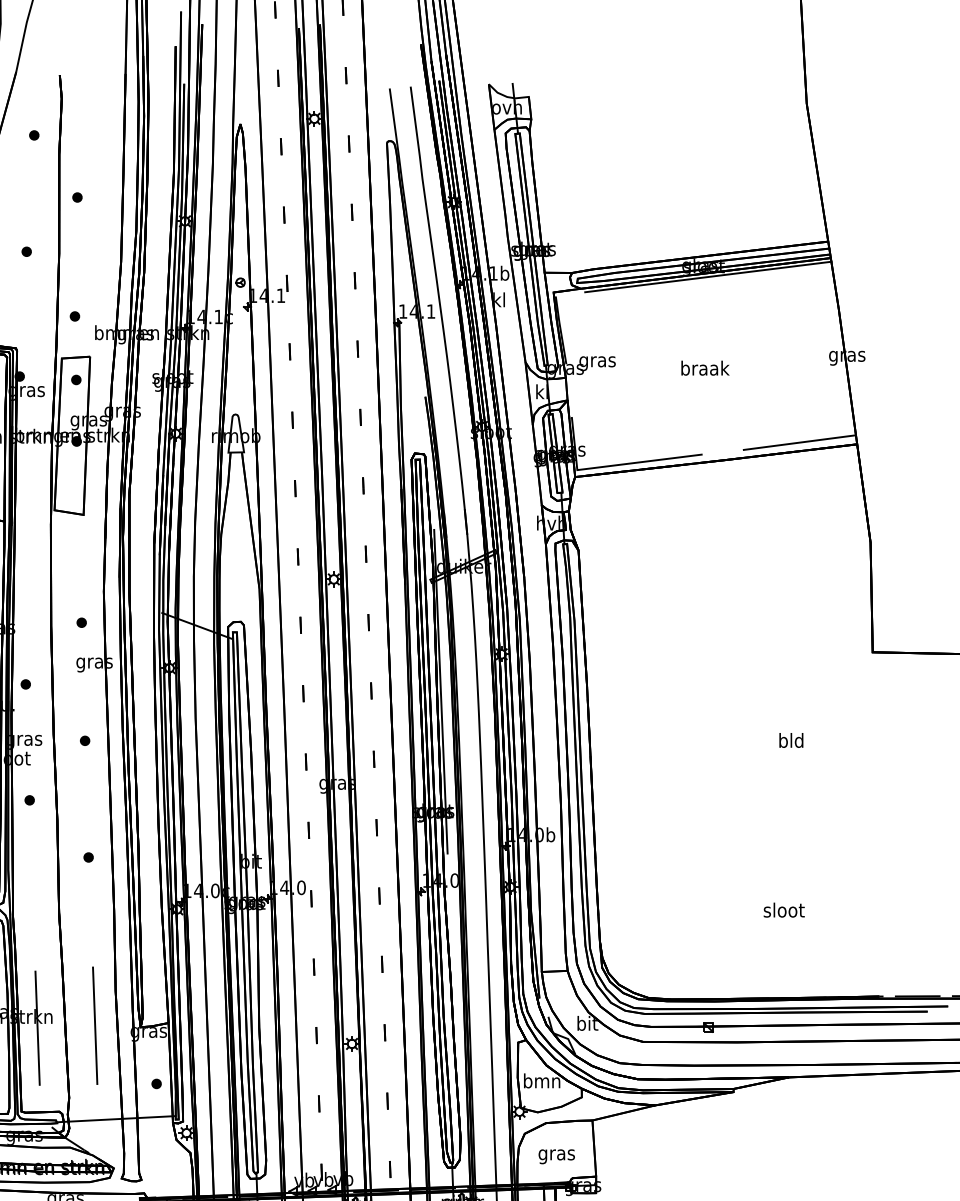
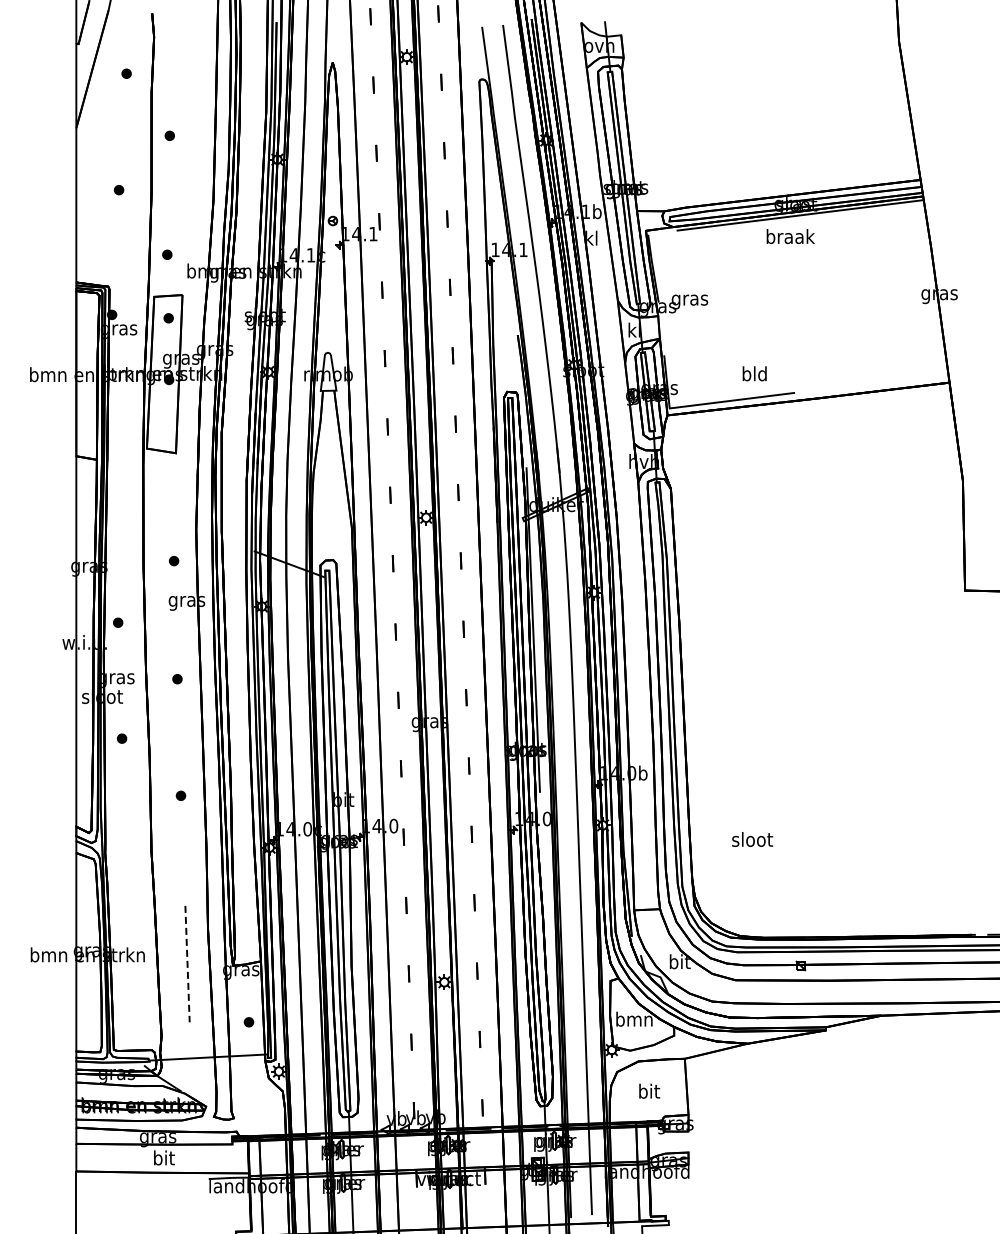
text: (705, 368) -> (790, 236), moved
line: (800, 442) -> (892, 380), removed
text: (791, 740) -> (754, 373), moved
text: (784, 910) -> (752, 839), moved
line: (95, 1026) -> (187, 964), solid -> dashed
line: (37, 1028) -> (129, 966), removed
text: (557, 1154) -> (649, 1092), gras -> bit

